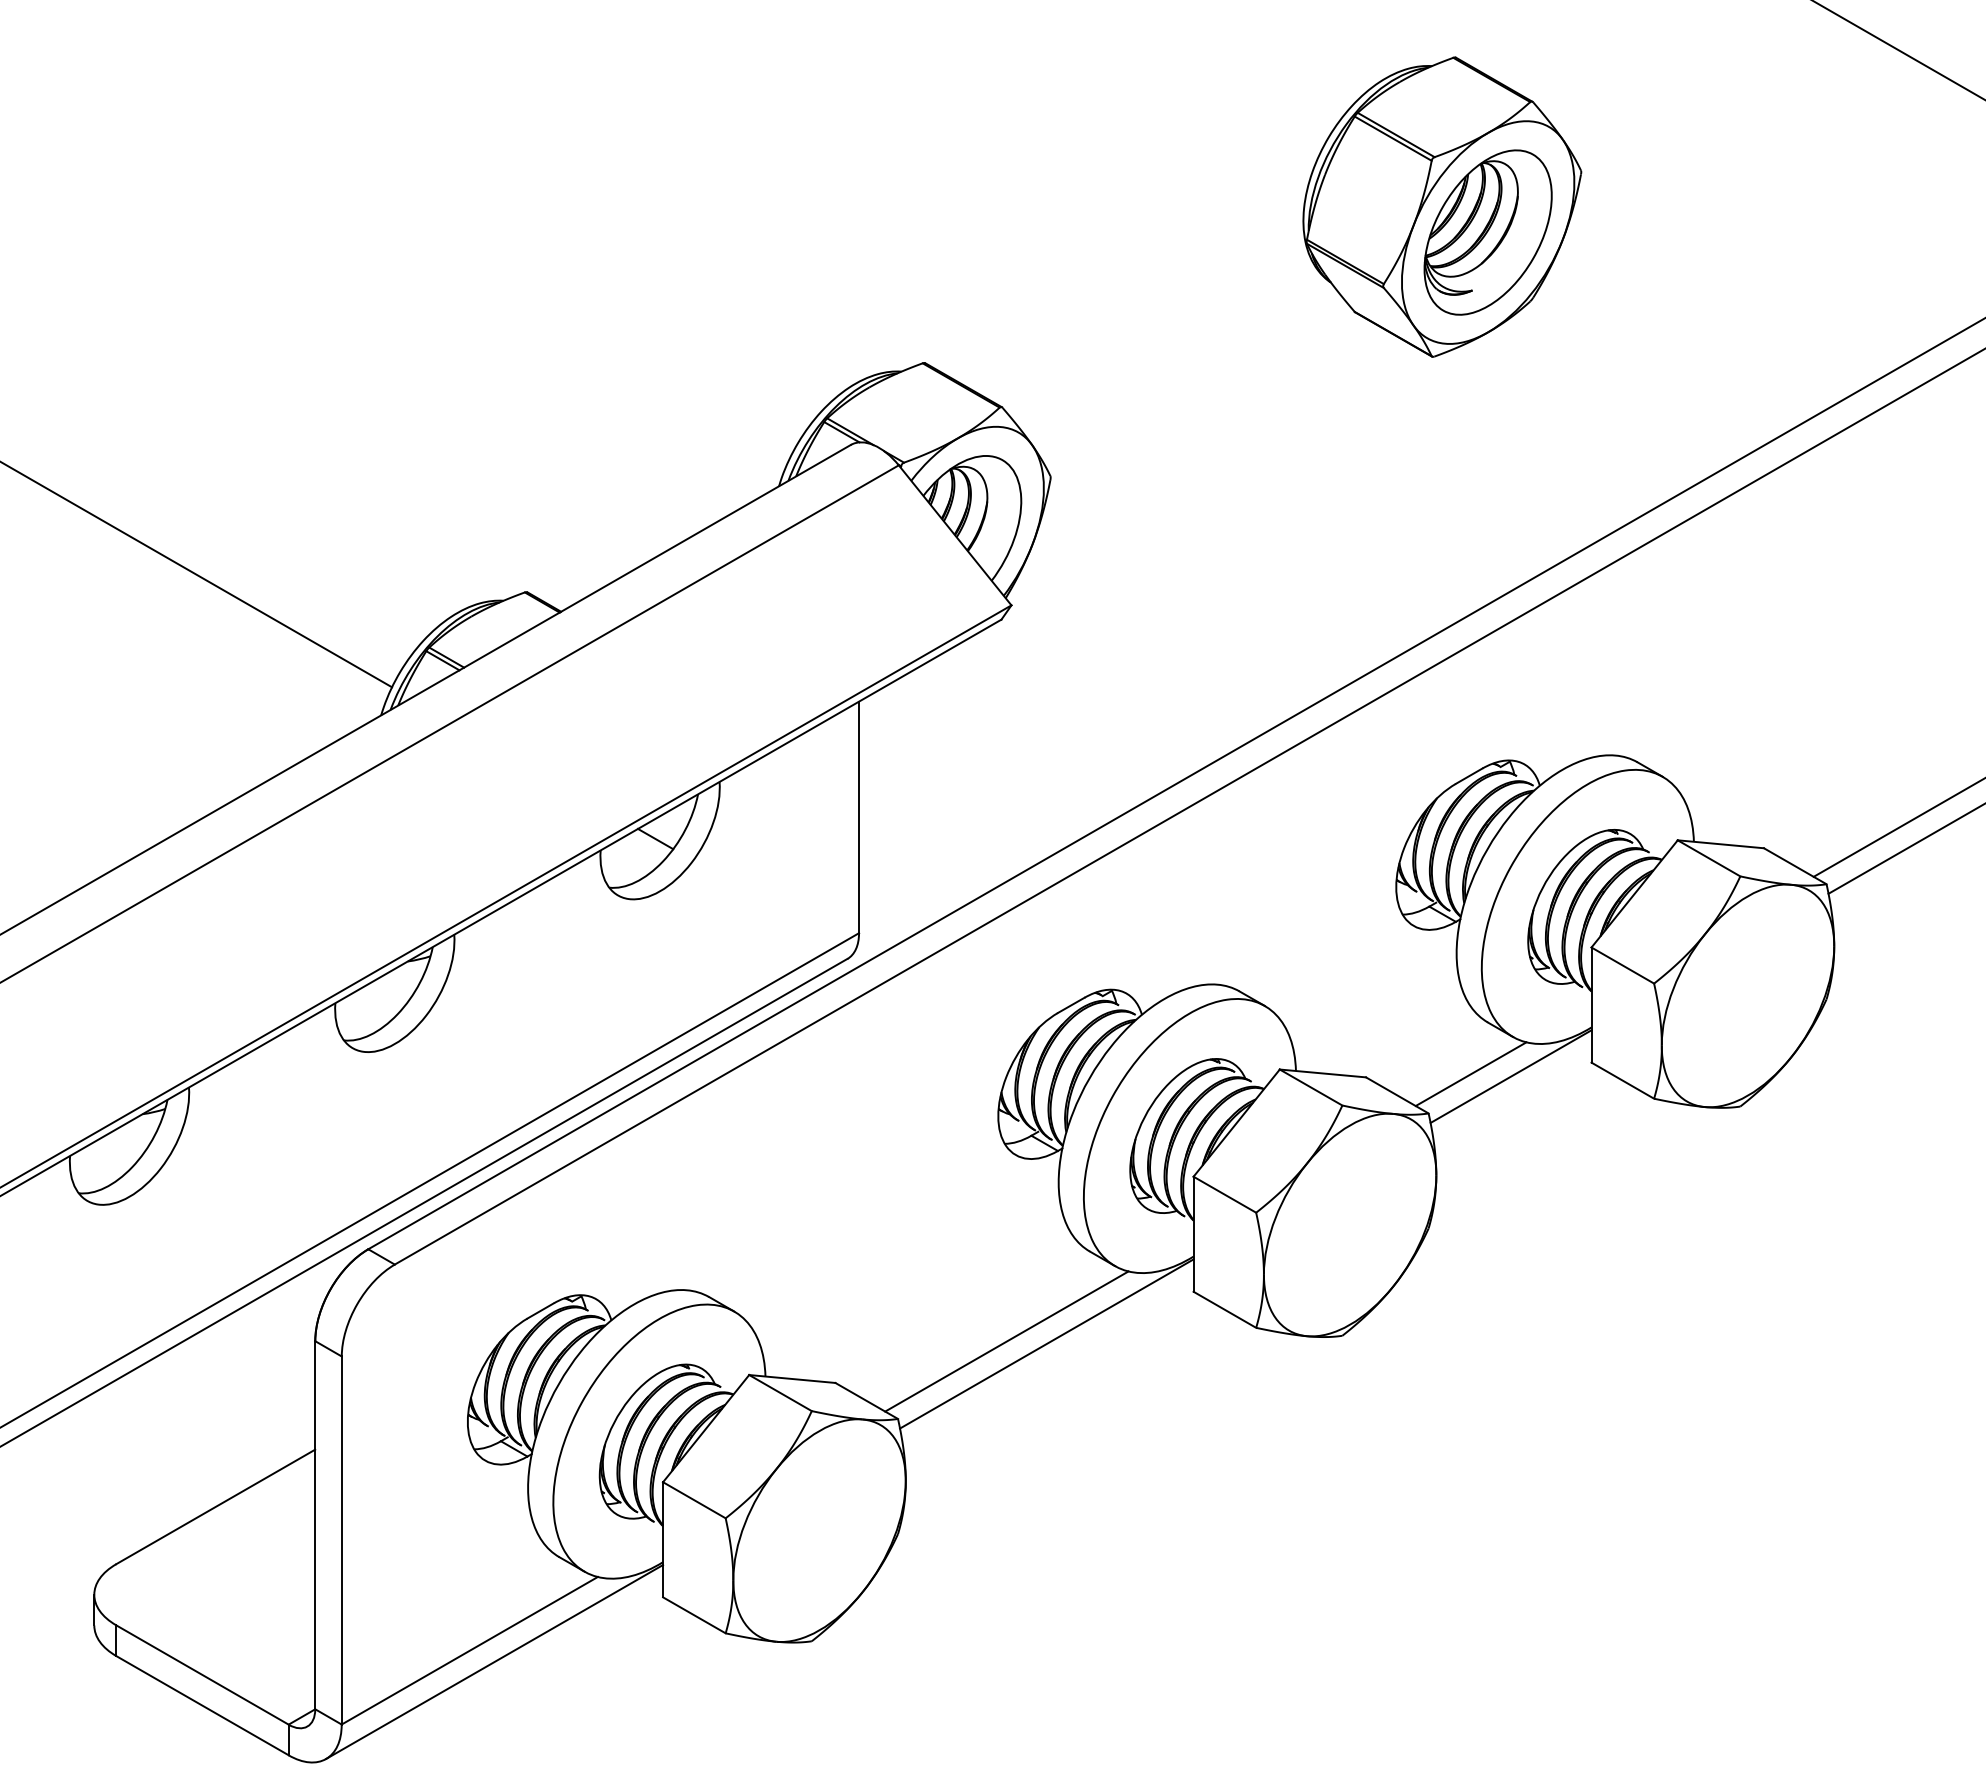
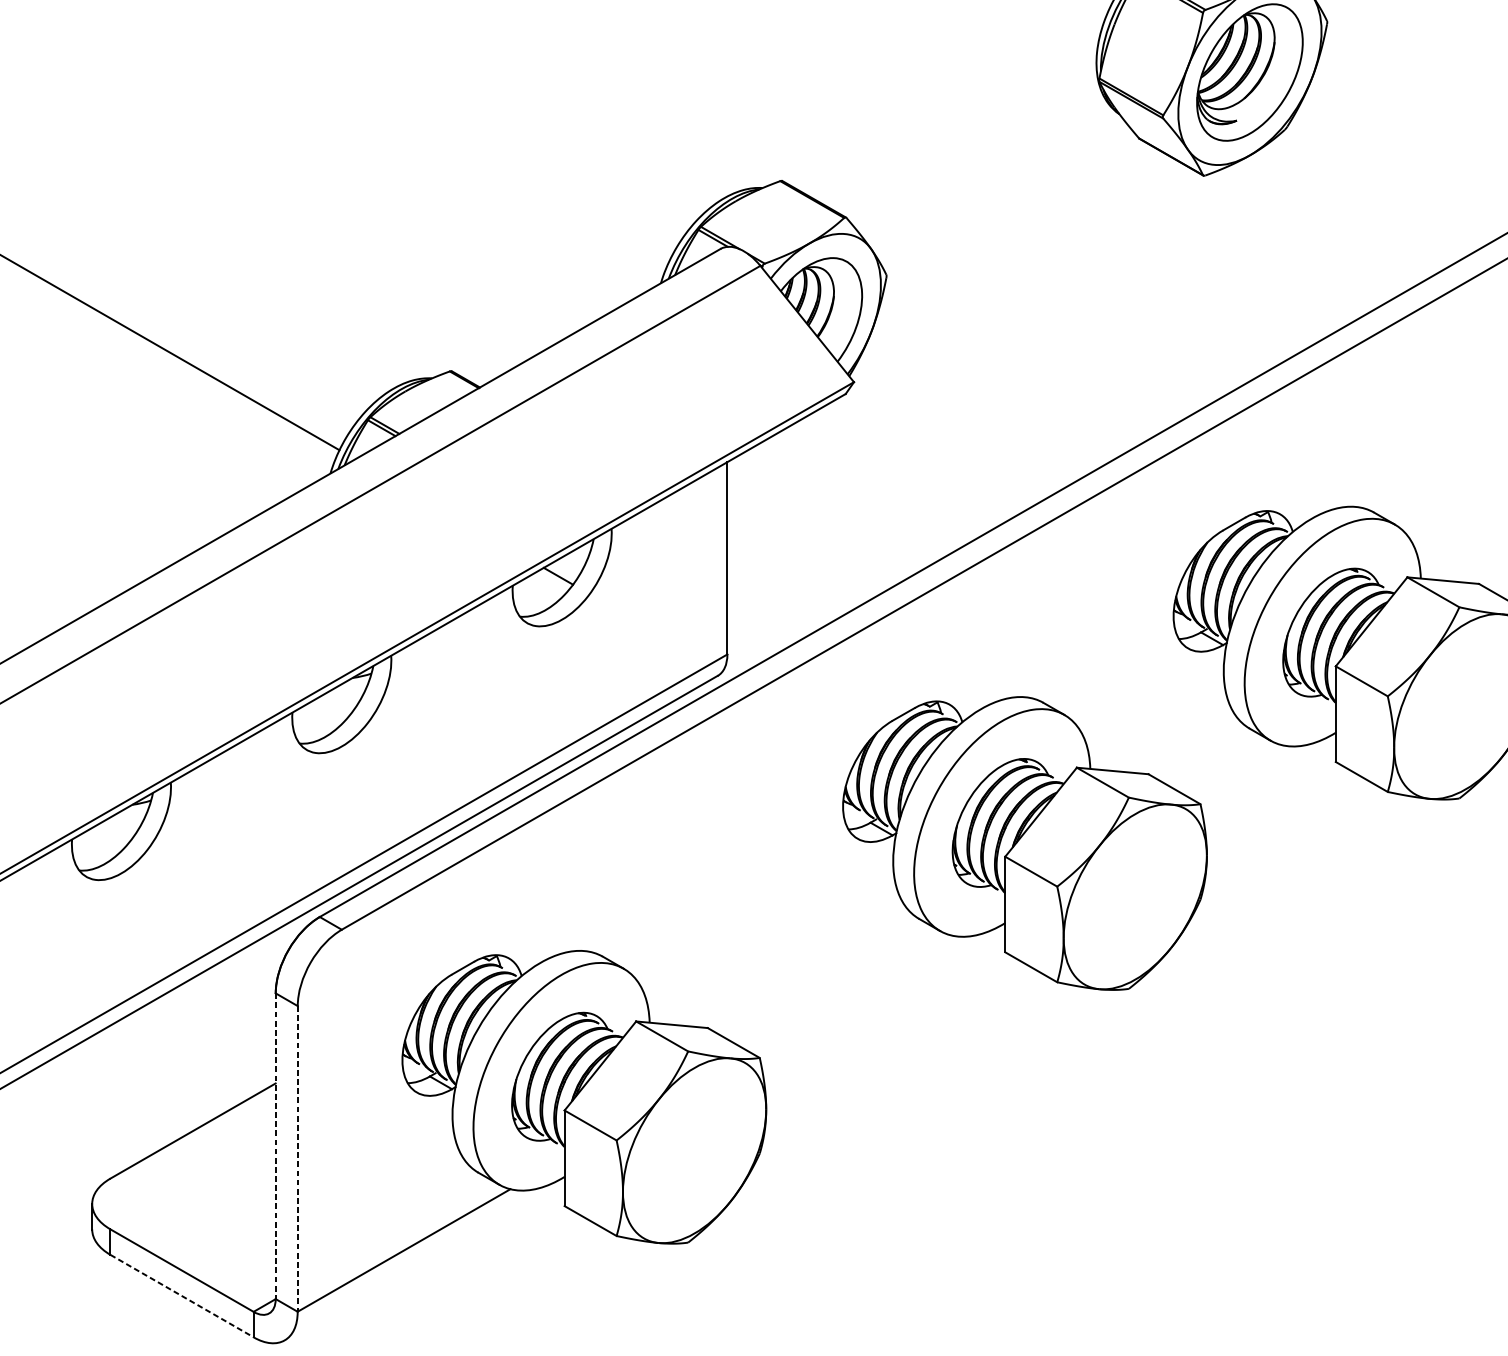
line: (1470, 1074) -> (1235, 771), removed
line: (1510, 1076) -> (1268, 773), removed
line: (1006, 1341) -> (849, 993), removed
line: (1046, 1343) -> (883, 995), removed
line: (315, 1525) -> (275, 1146), solid -> dashed
line: (341, 1541) -> (297, 1159), solid -> dashed
line: (494, 1662) -> (424, 1260), removed
line: (202, 1705) -> (182, 1295), solid -> dashed

